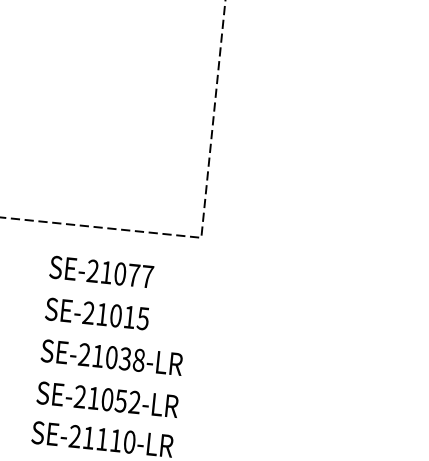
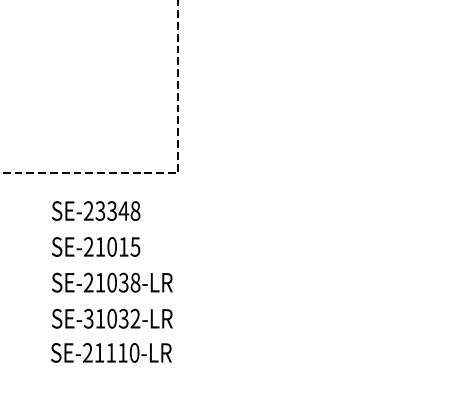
text: (126, 273) -> (117, 210), SE-21077 -> SE-23348
text: (99, 398) -> (105, 318), SE-21052-LR -> SE-31032-LR

